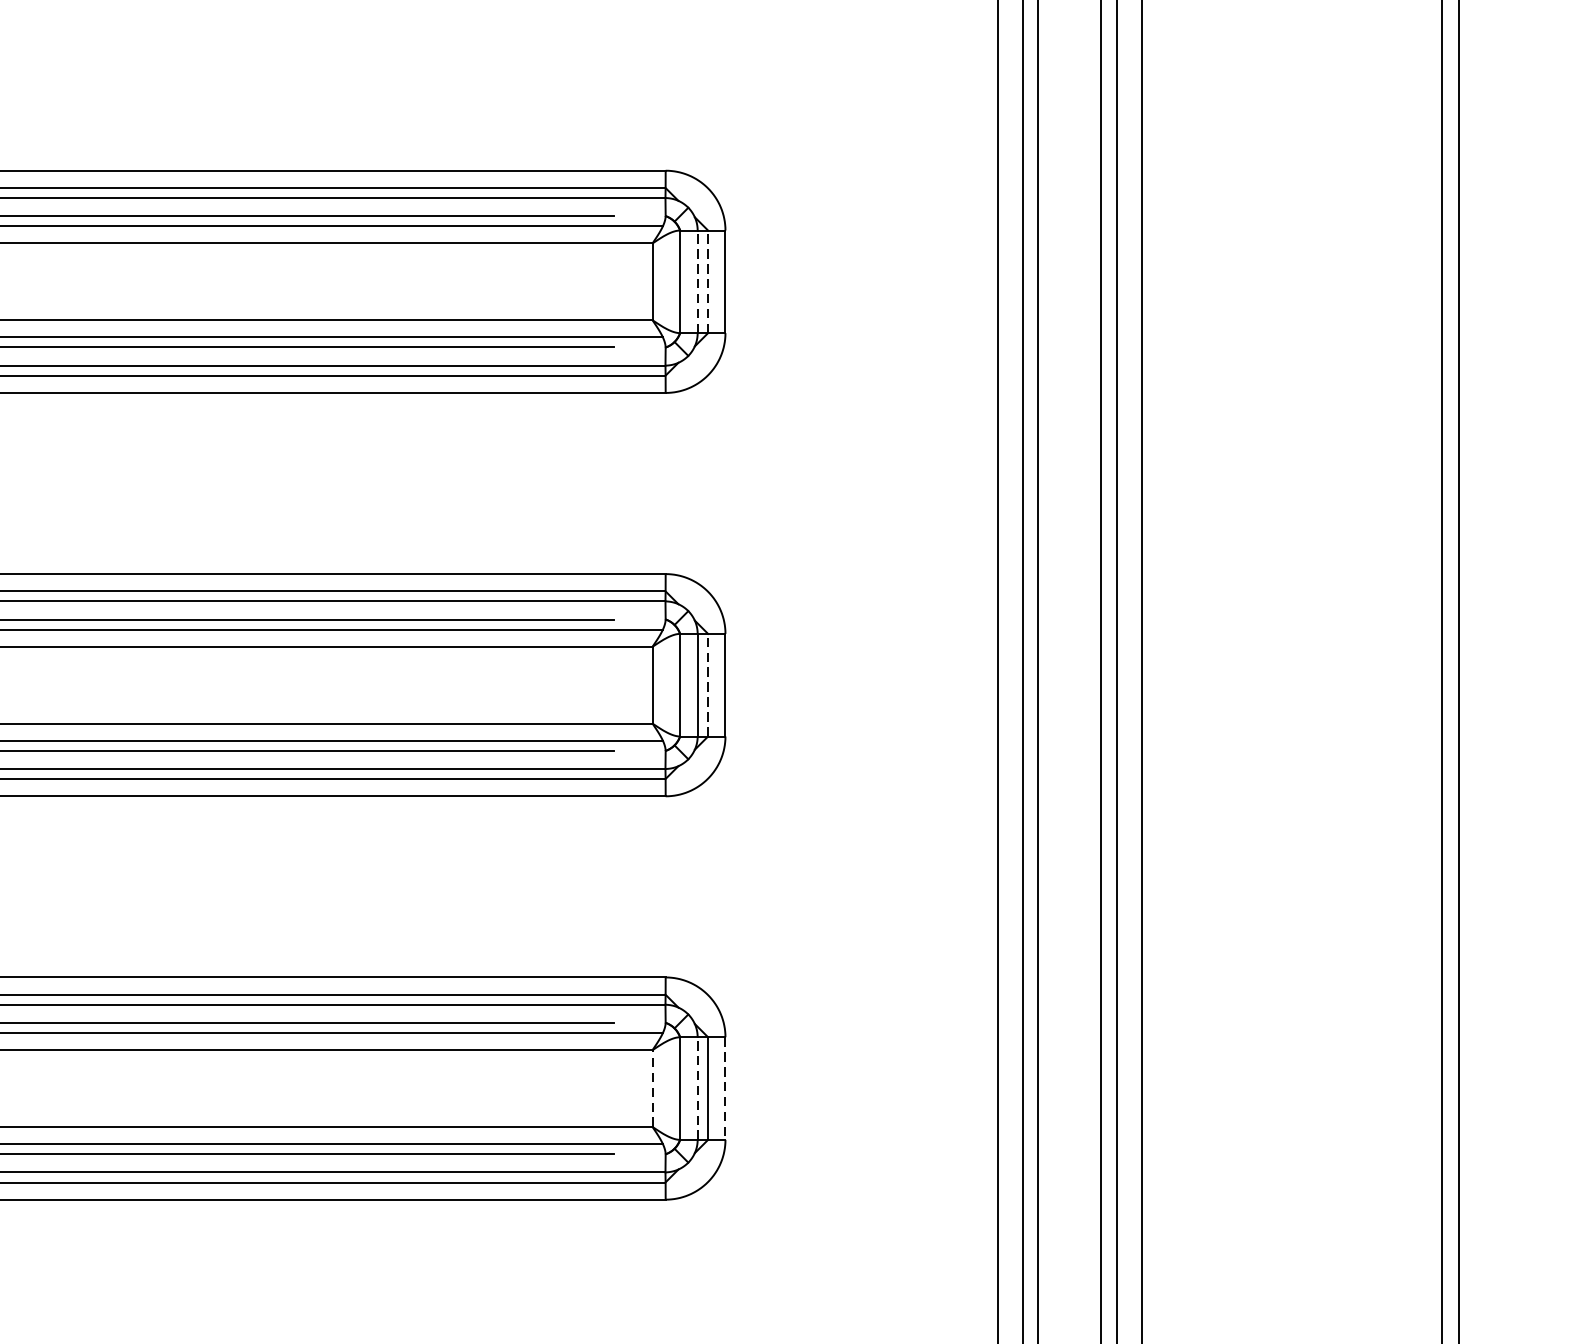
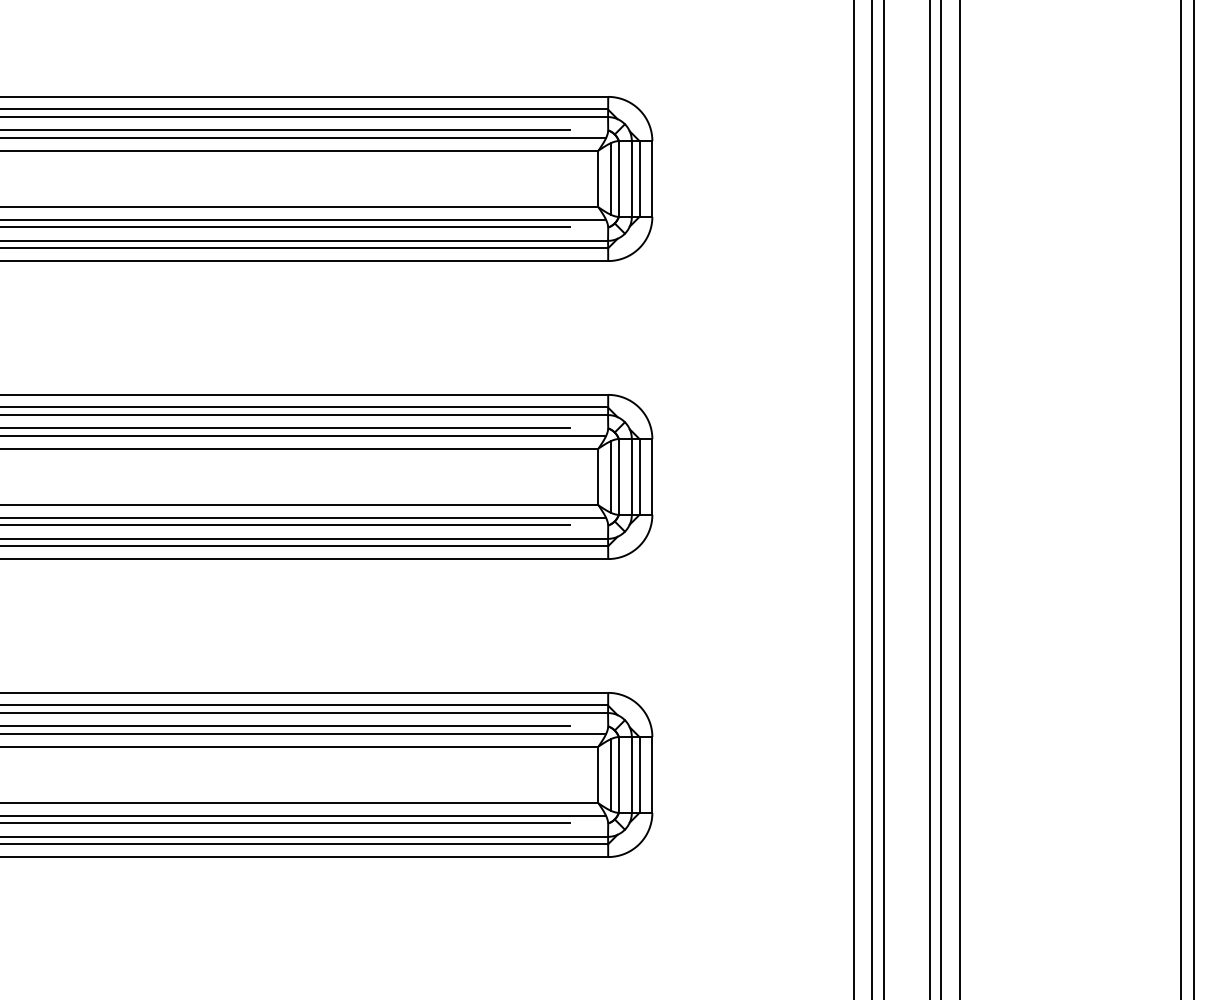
line: (670, 281) -> (611, 178), added
line: (697, 281) -> (631, 178), dashed -> solid
line: (708, 281) -> (639, 178), dashed -> solid
line: (670, 684) -> (611, 476), added
line: (708, 684) -> (639, 476), dashed -> solid
line: (652, 1087) -> (598, 774), dashed -> solid
line: (670, 1087) -> (611, 774), added
line: (697, 1087) -> (631, 774), dashed -> solid
line: (725, 1087) -> (652, 774), dashed -> solid

